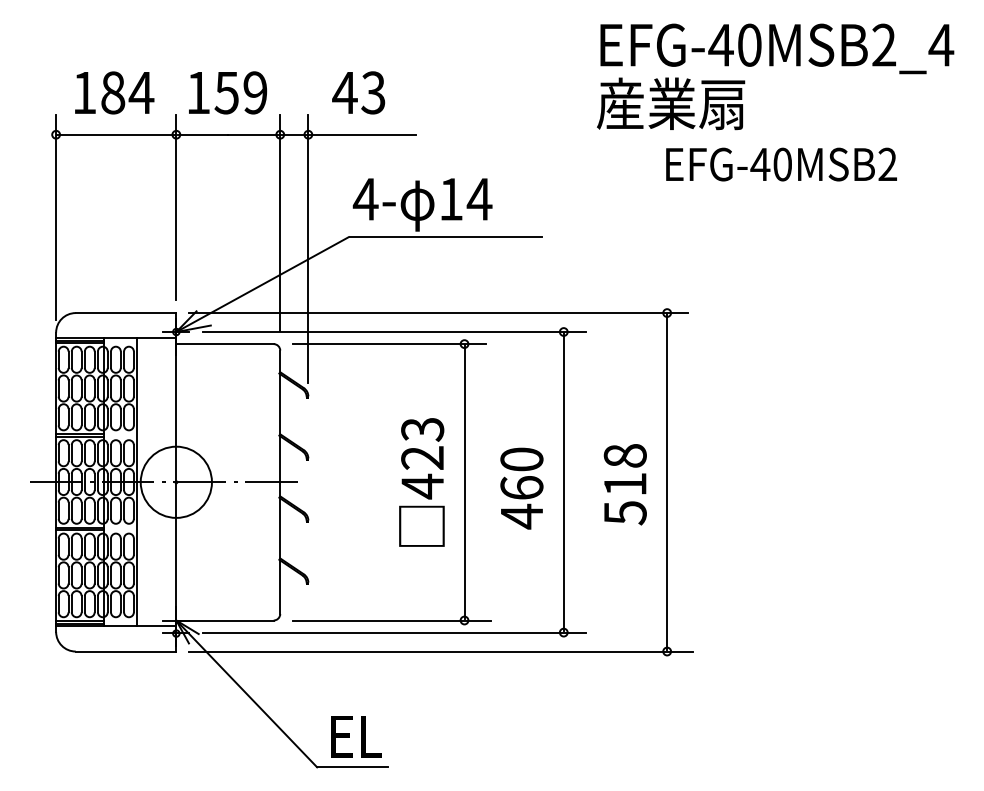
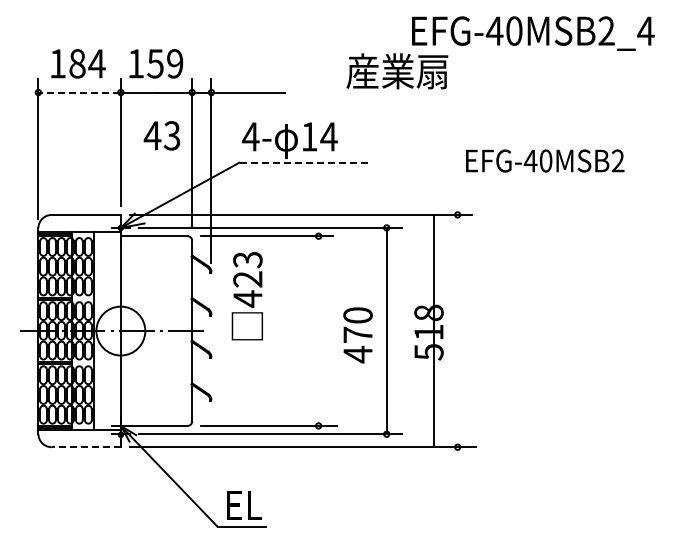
text: (357, 92) -> (161, 135), moved
text: (671, 104) -> (397, 71), moved
line: (116, 134) -> (79, 92), solid -> dashed
text: (781, 163) -> (545, 160), moved
line: (445, 238) -> (305, 163), solid -> dashed
line: (666, 481) -> (433, 330), moved
text: (420, 482) -> (246, 296), moved
line: (464, 482) -> (318, 331), removed
text: (521, 487) -> (357, 334), 460 -> 470
line: (126, 651) -> (86, 447), solid -> dashed

